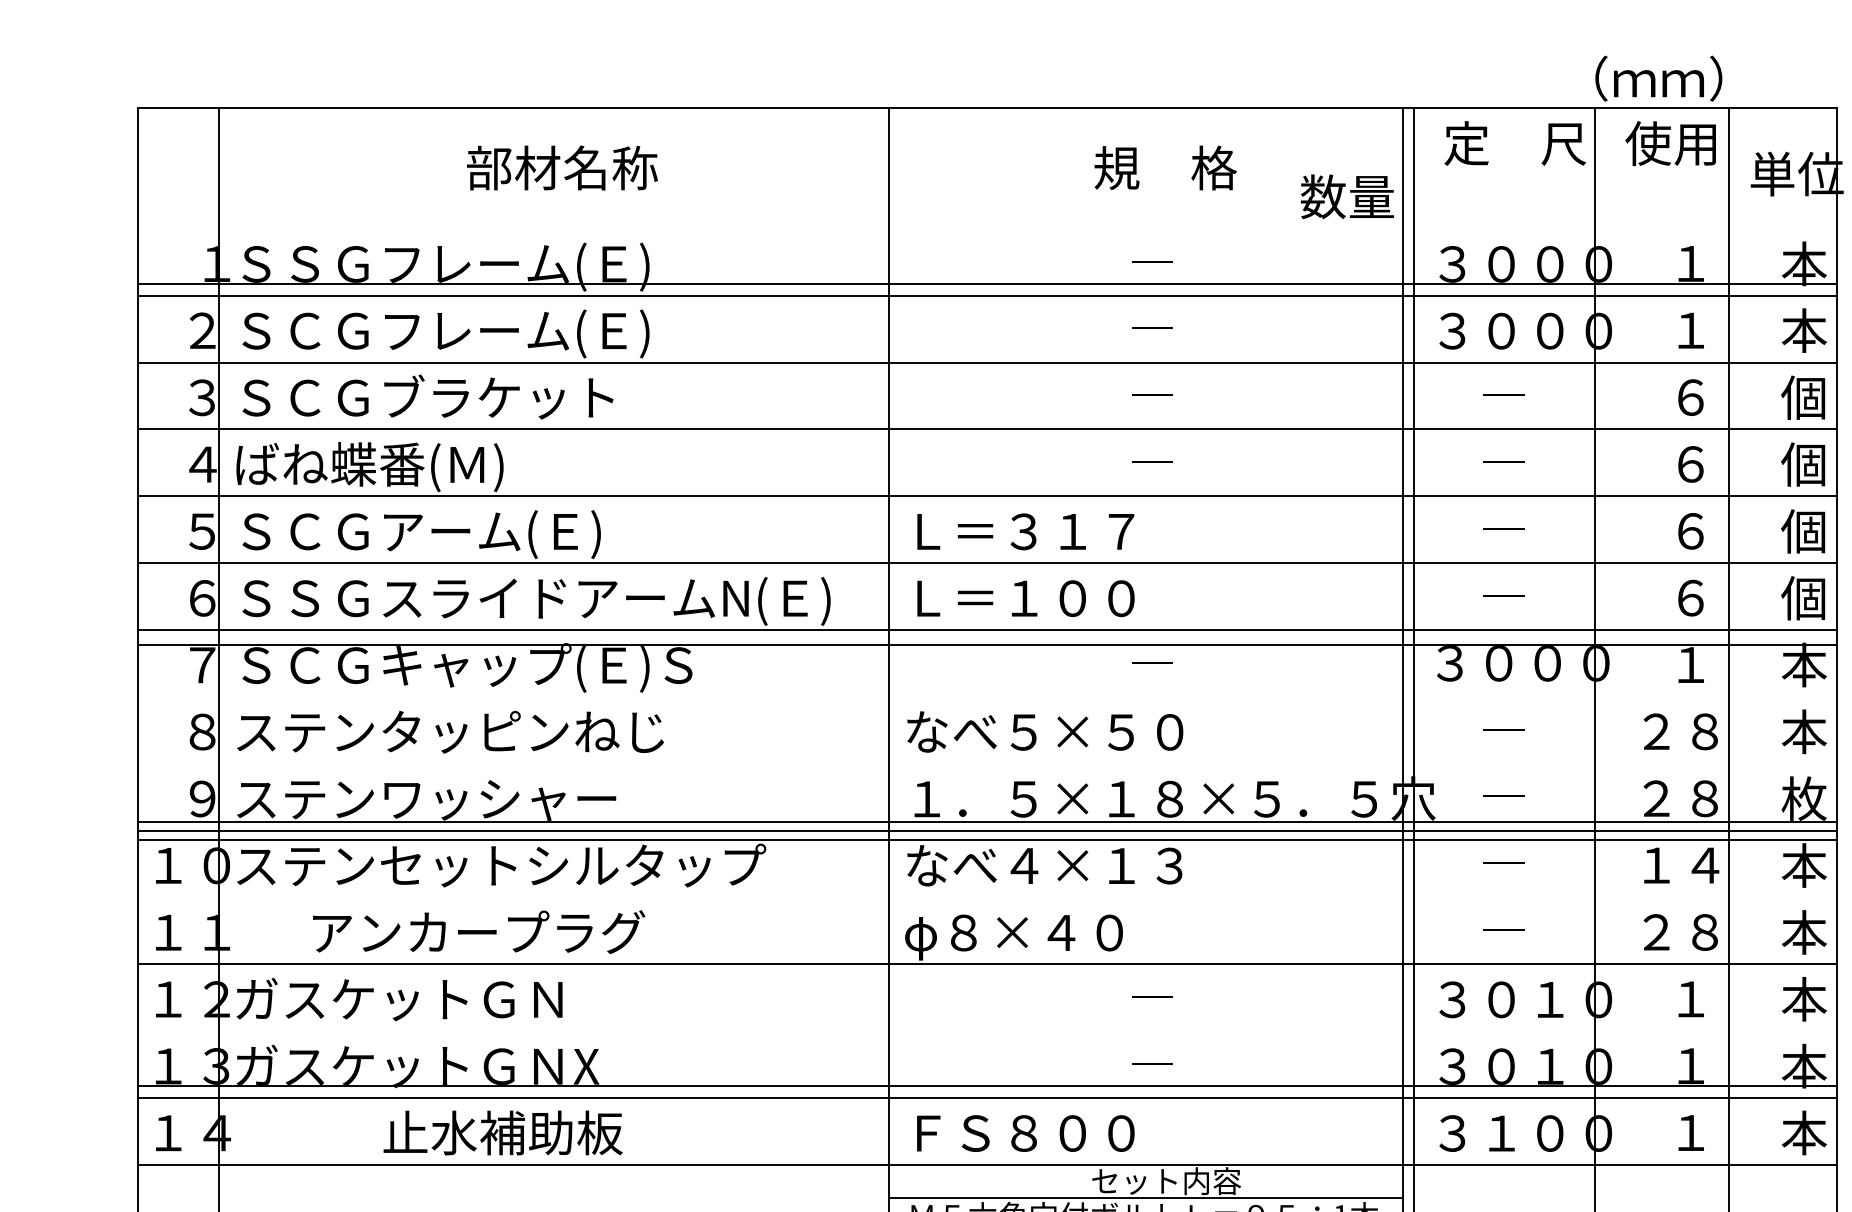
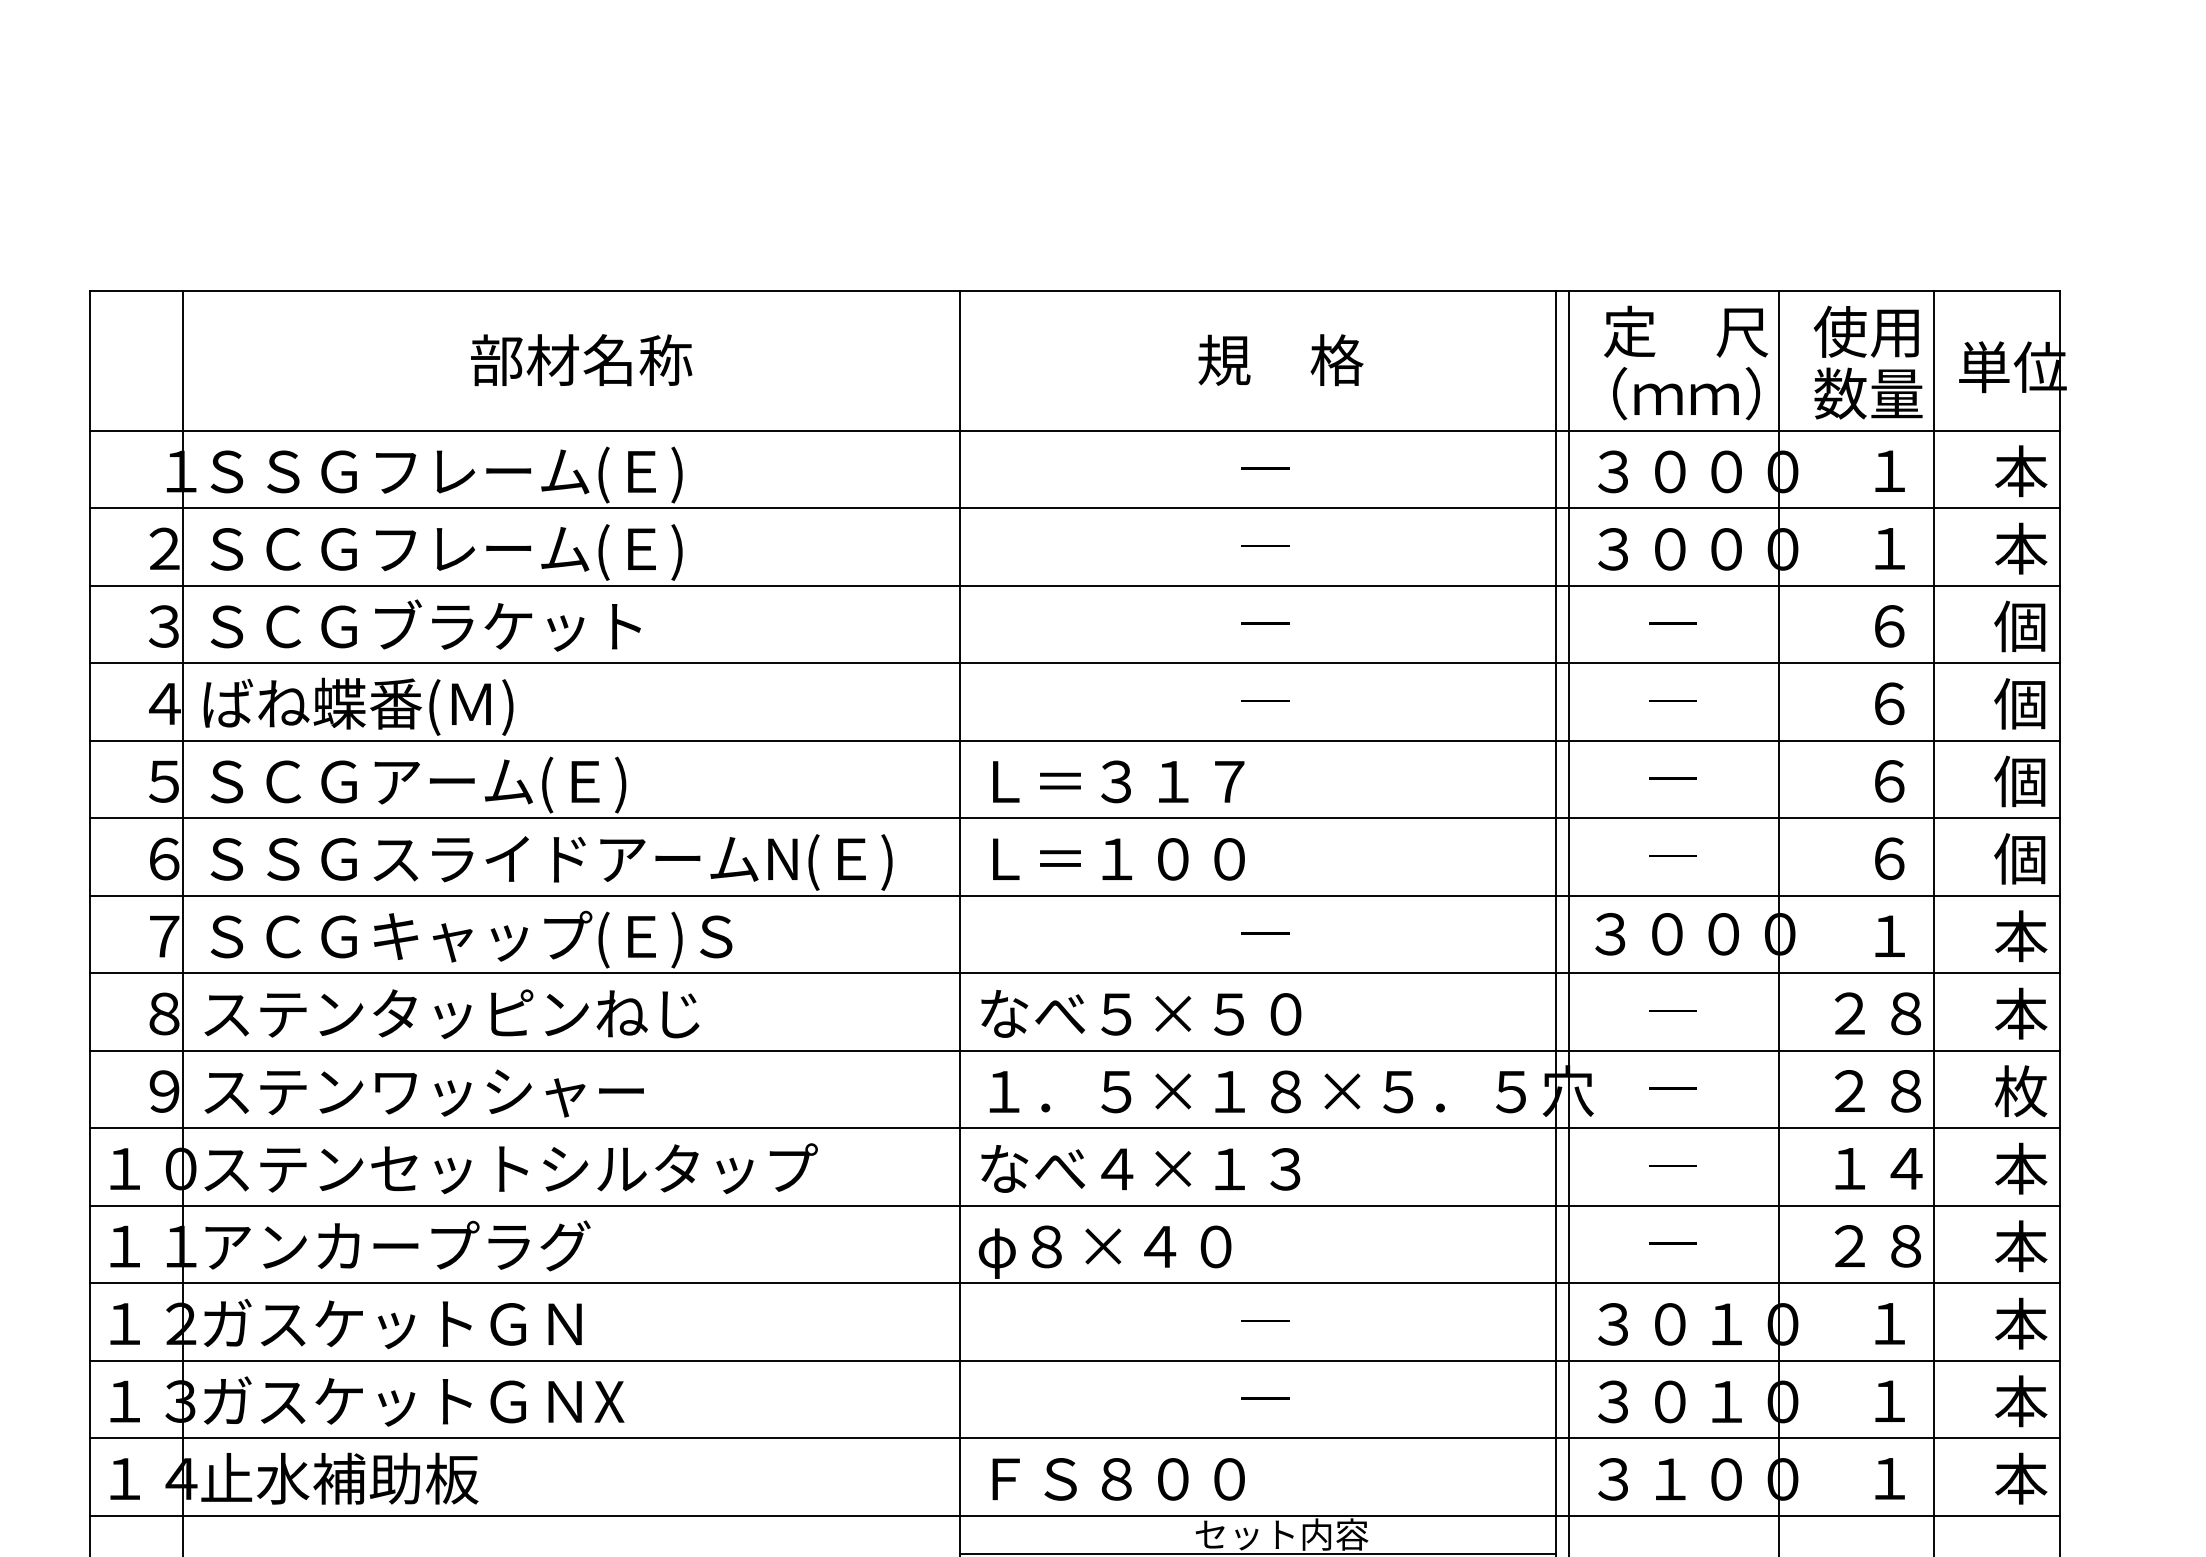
text: (1658, 78) -> (1686, 393), moved
text: (1347, 196) -> (1868, 393), moved
line: (987, 283) -> (1074, 430), moved
line: (987, 645) -> (1074, 973), moved
line: (987, 822) -> (1074, 1050), moved
line: (987, 840) -> (1074, 1205), moved
text: (478, 931) -> (397, 1245), moved
line: (987, 1086) -> (1074, 1360), moved
text: (502, 1132) -> (339, 1478), moved

